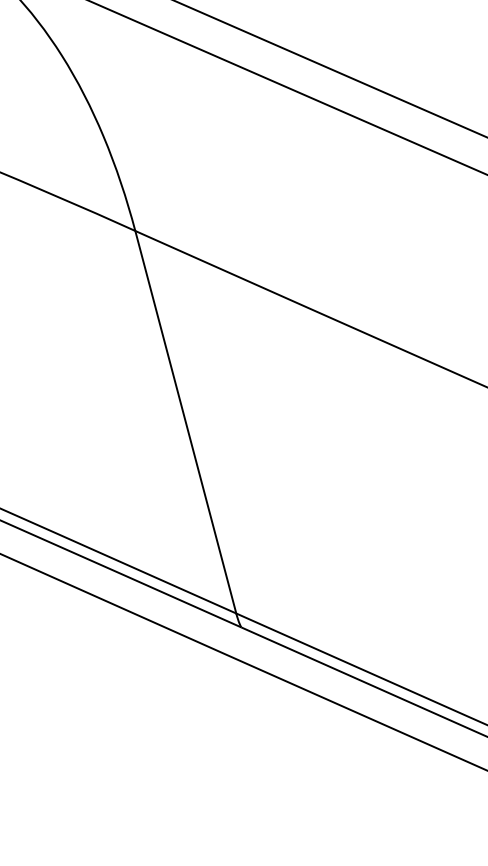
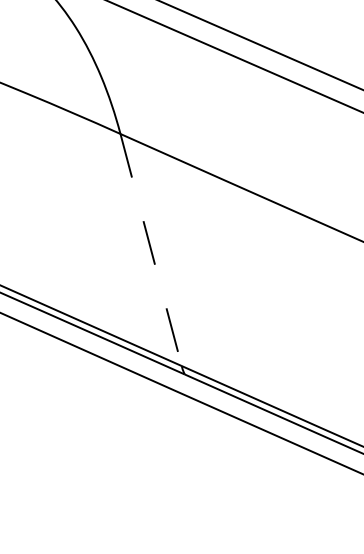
line: (186, 423) -> (151, 250), solid -> dashed

